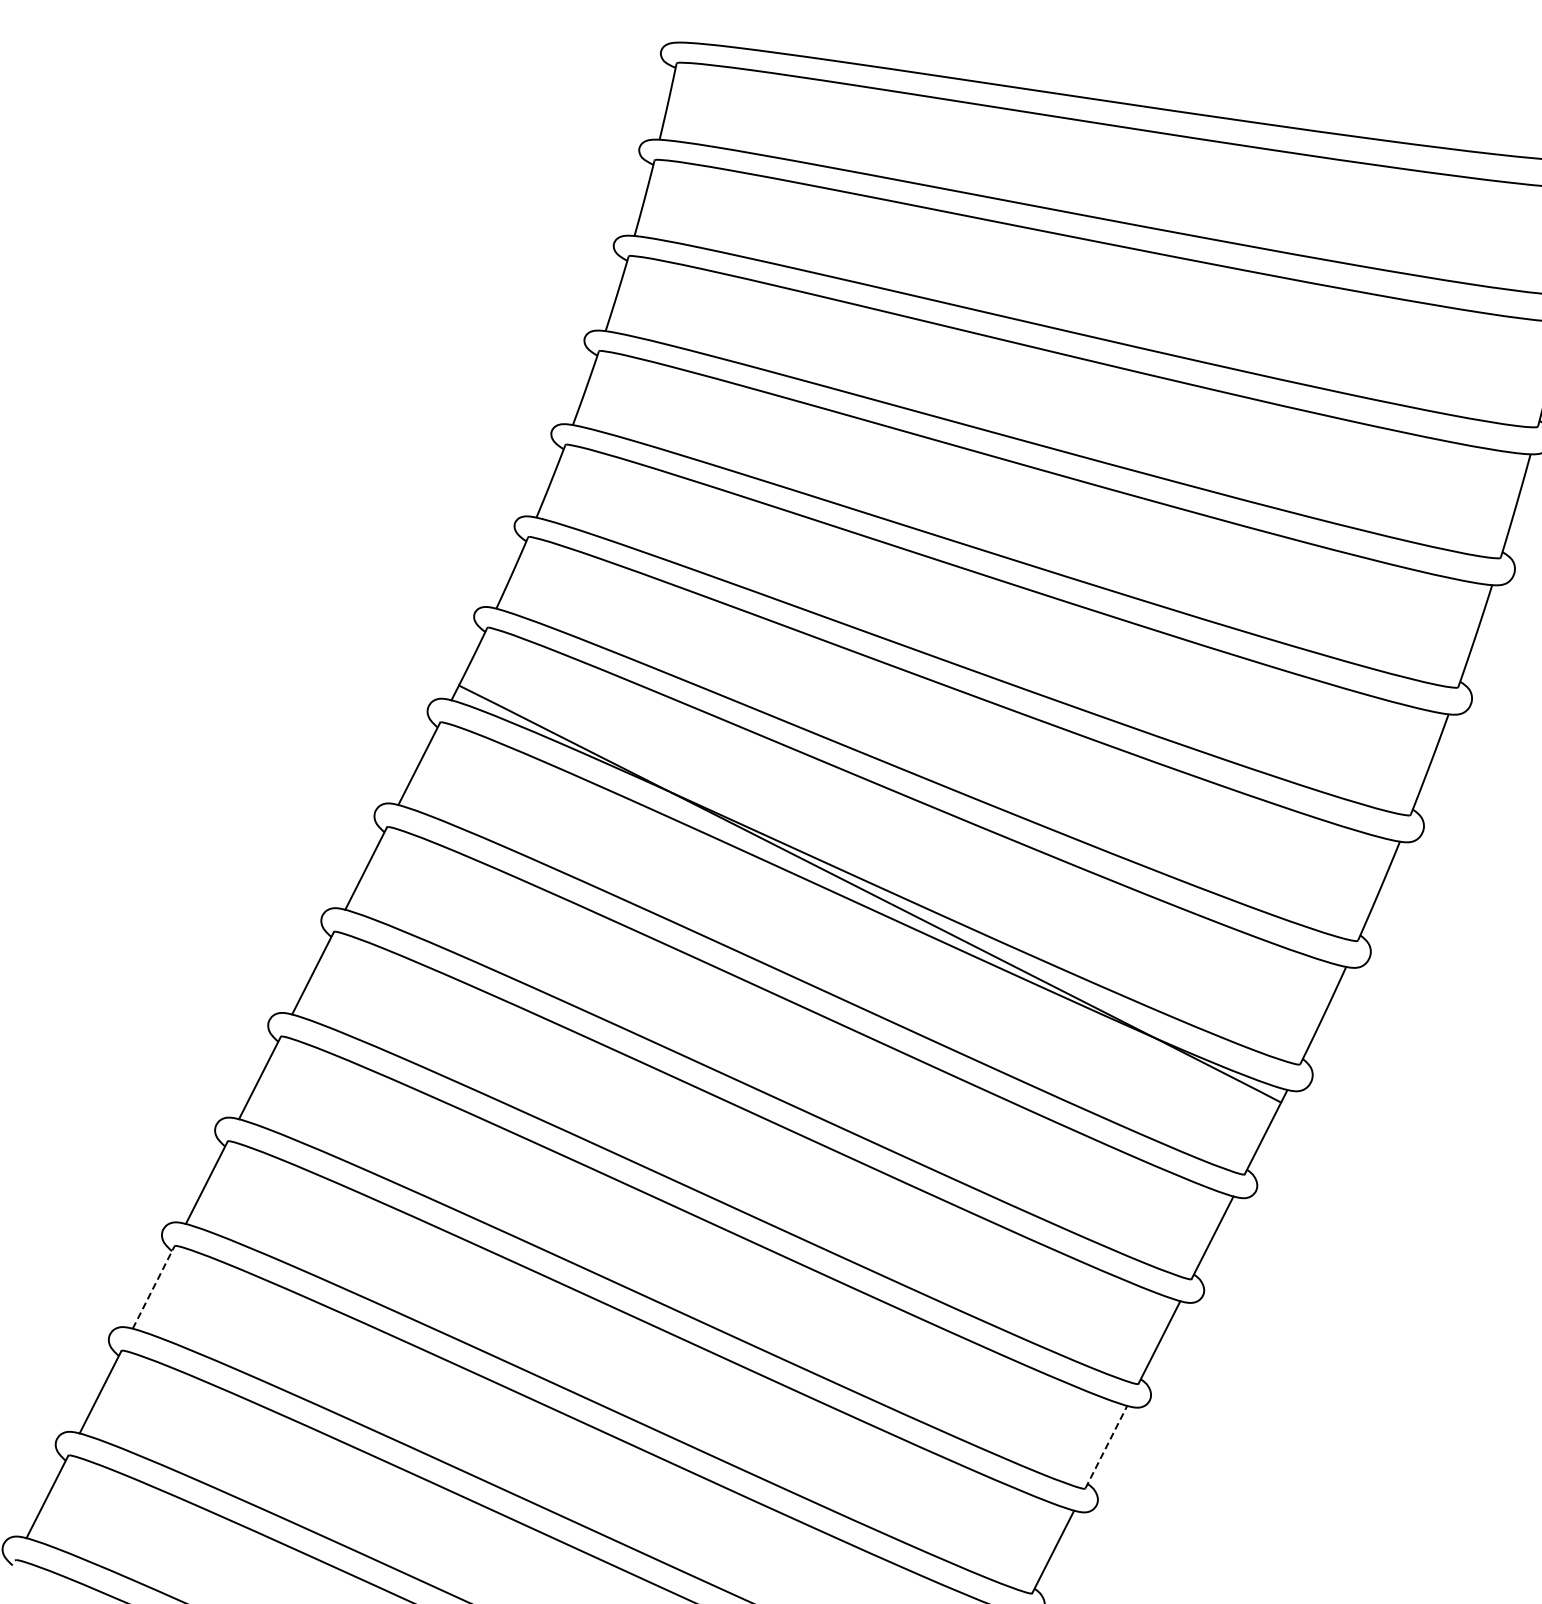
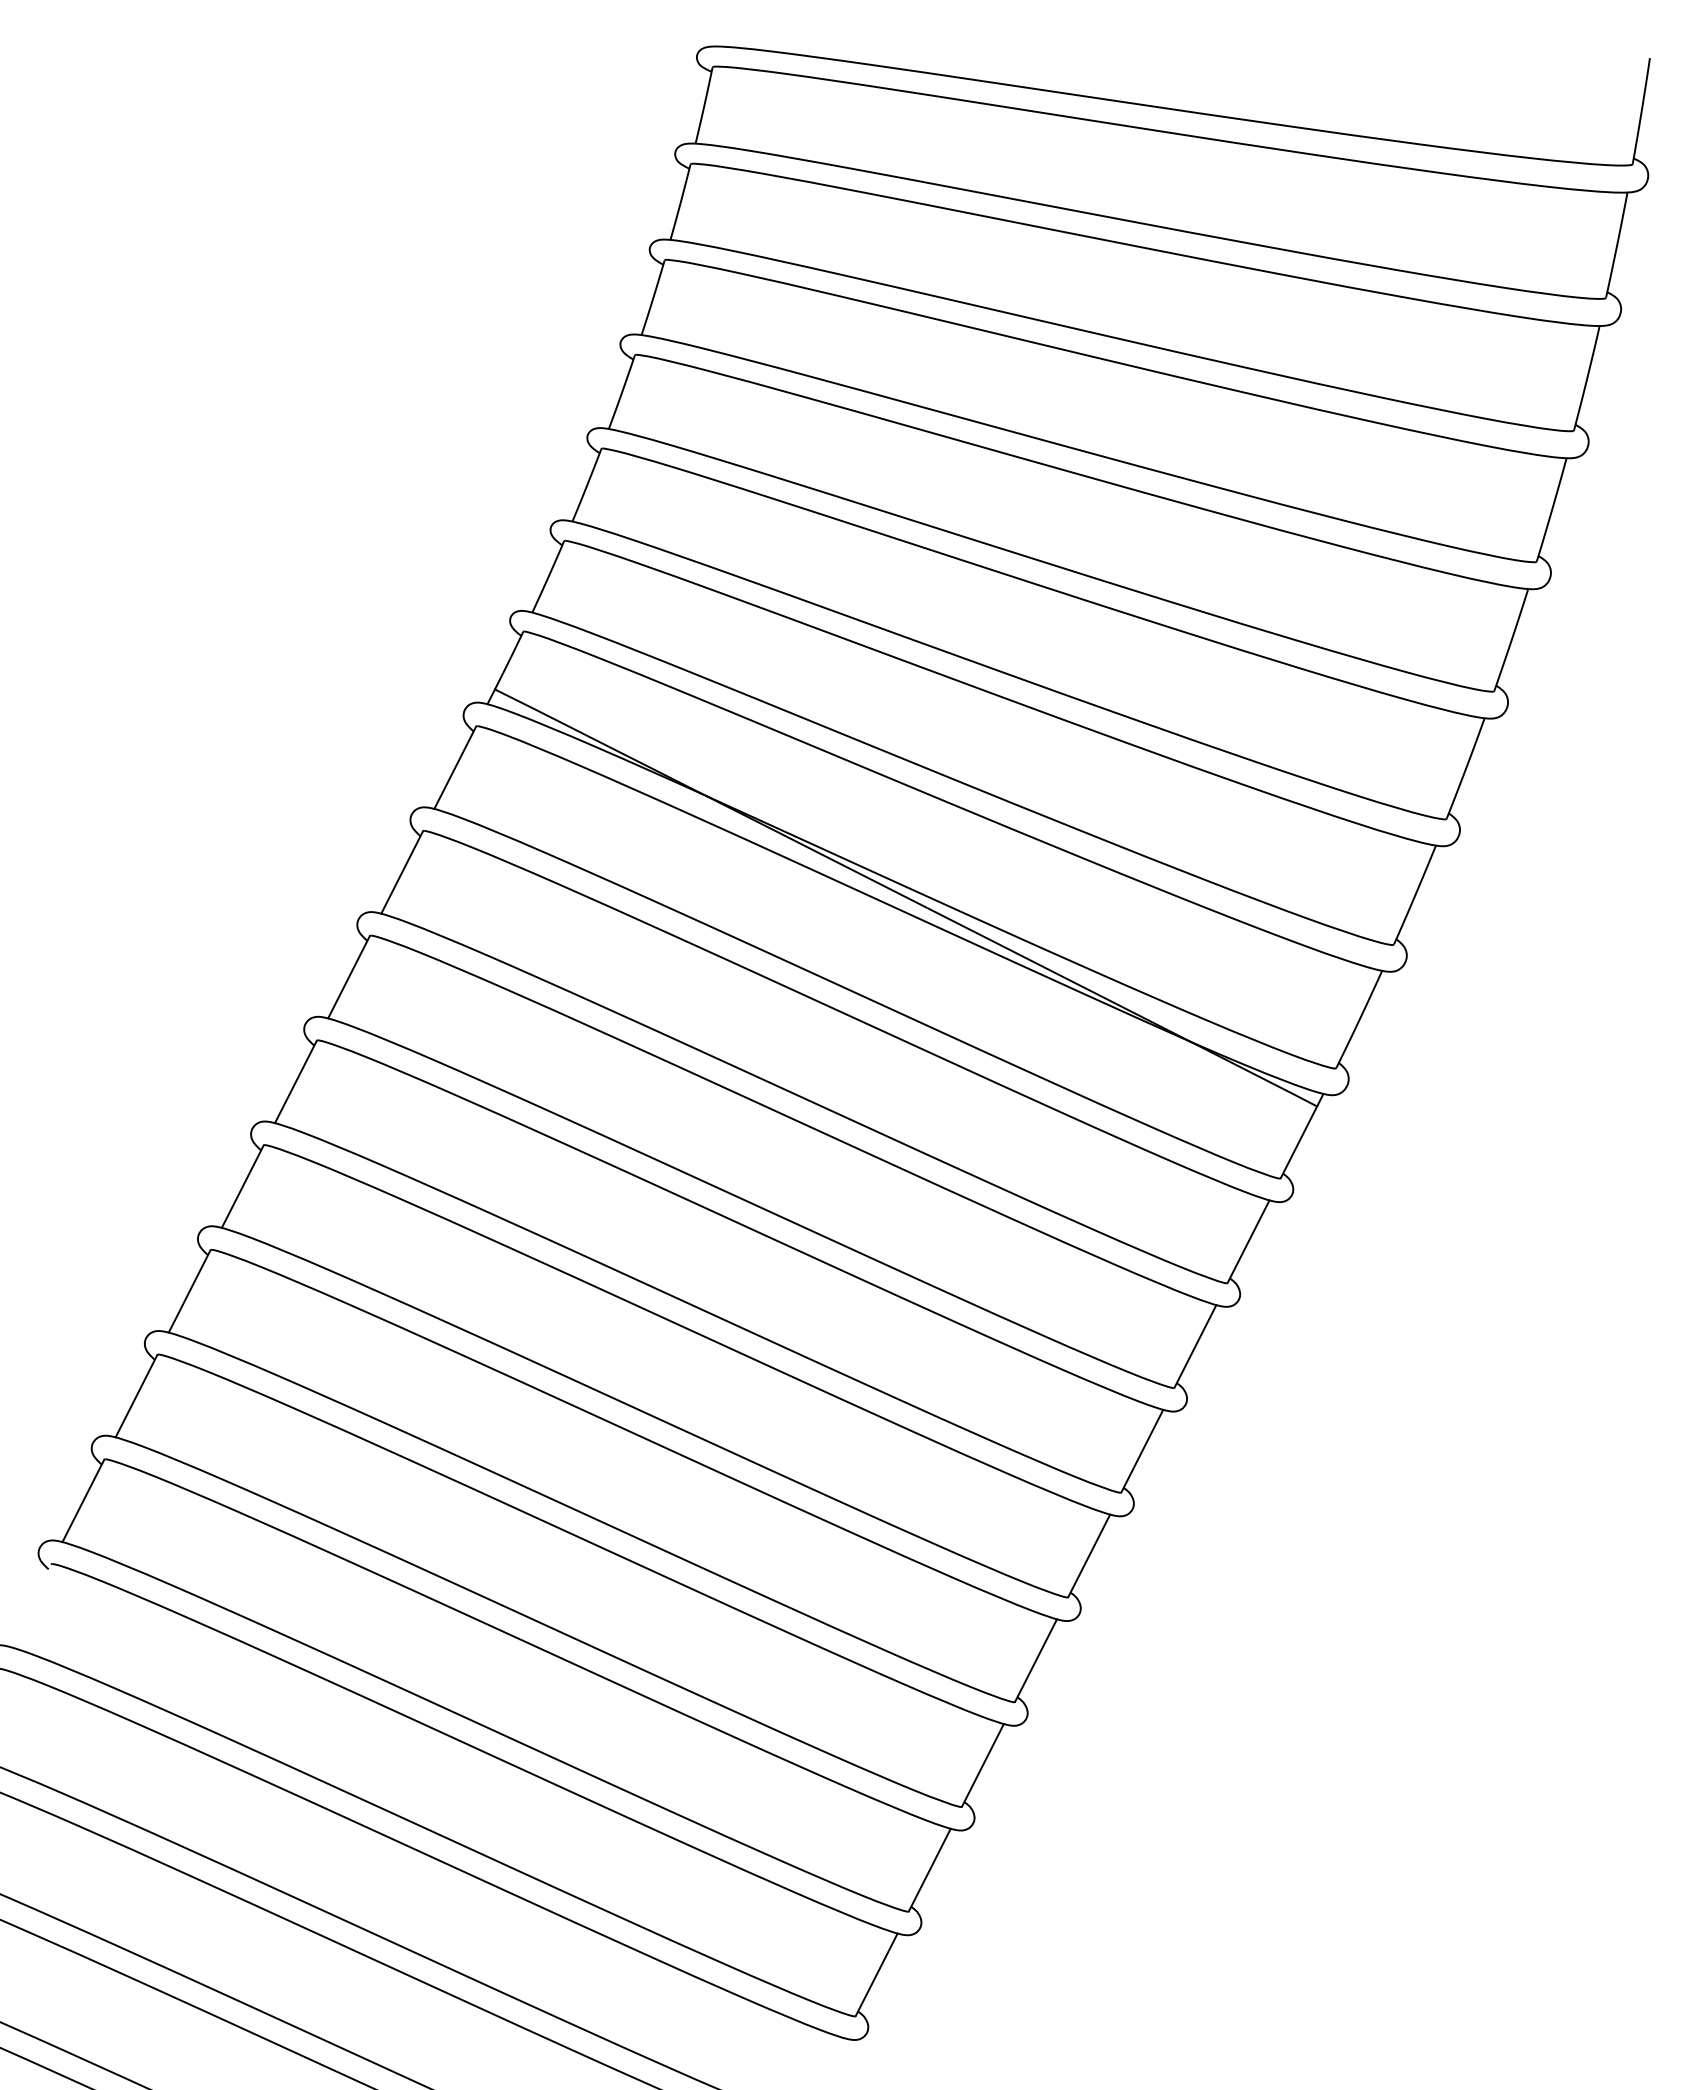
line: (153, 1287) -> (189, 1291), dashed -> solid
line: (1106, 1446) -> (1142, 1450), dashed -> solid

